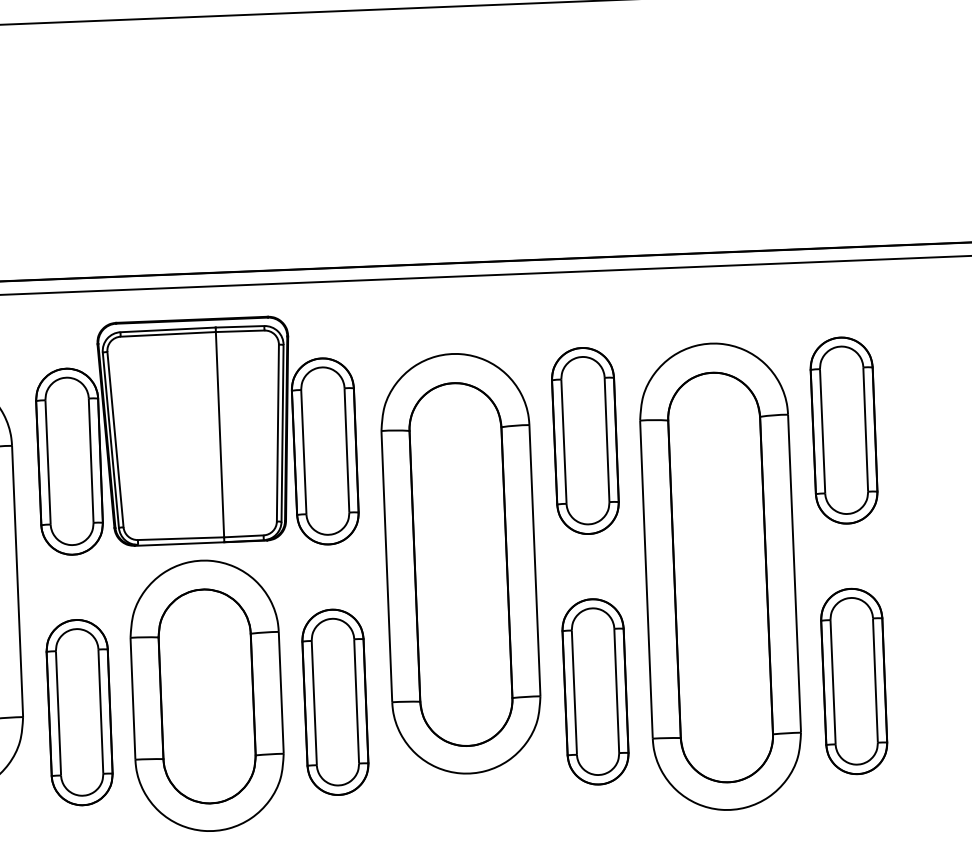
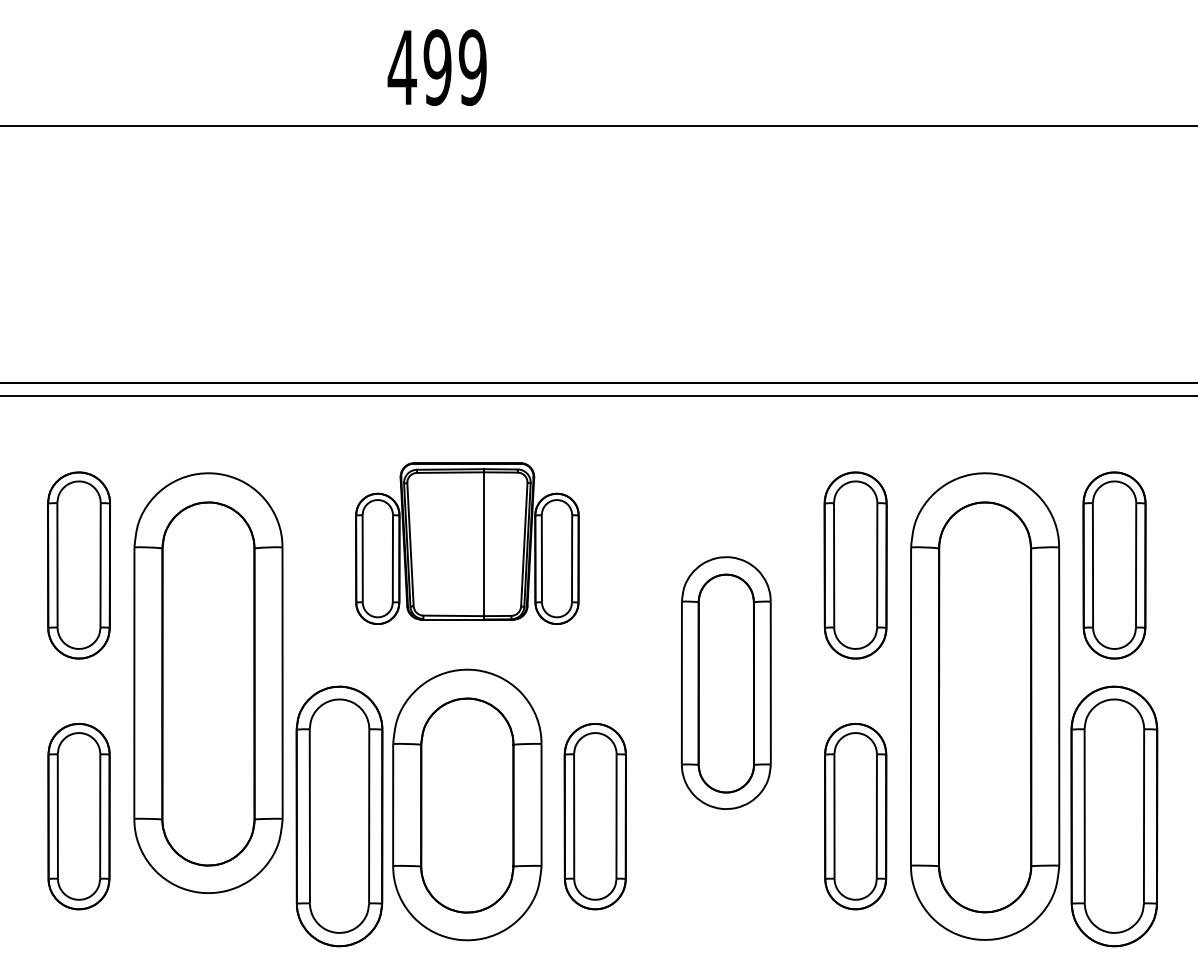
part: (196, 434) -> (467, 543), size x0.7
part: (461, 563) -> (726, 682), size x0.6
part: (854, 681) -> (1114, 816), size x1.4
part: (78, 712) -> (338, 816), size x1.4

